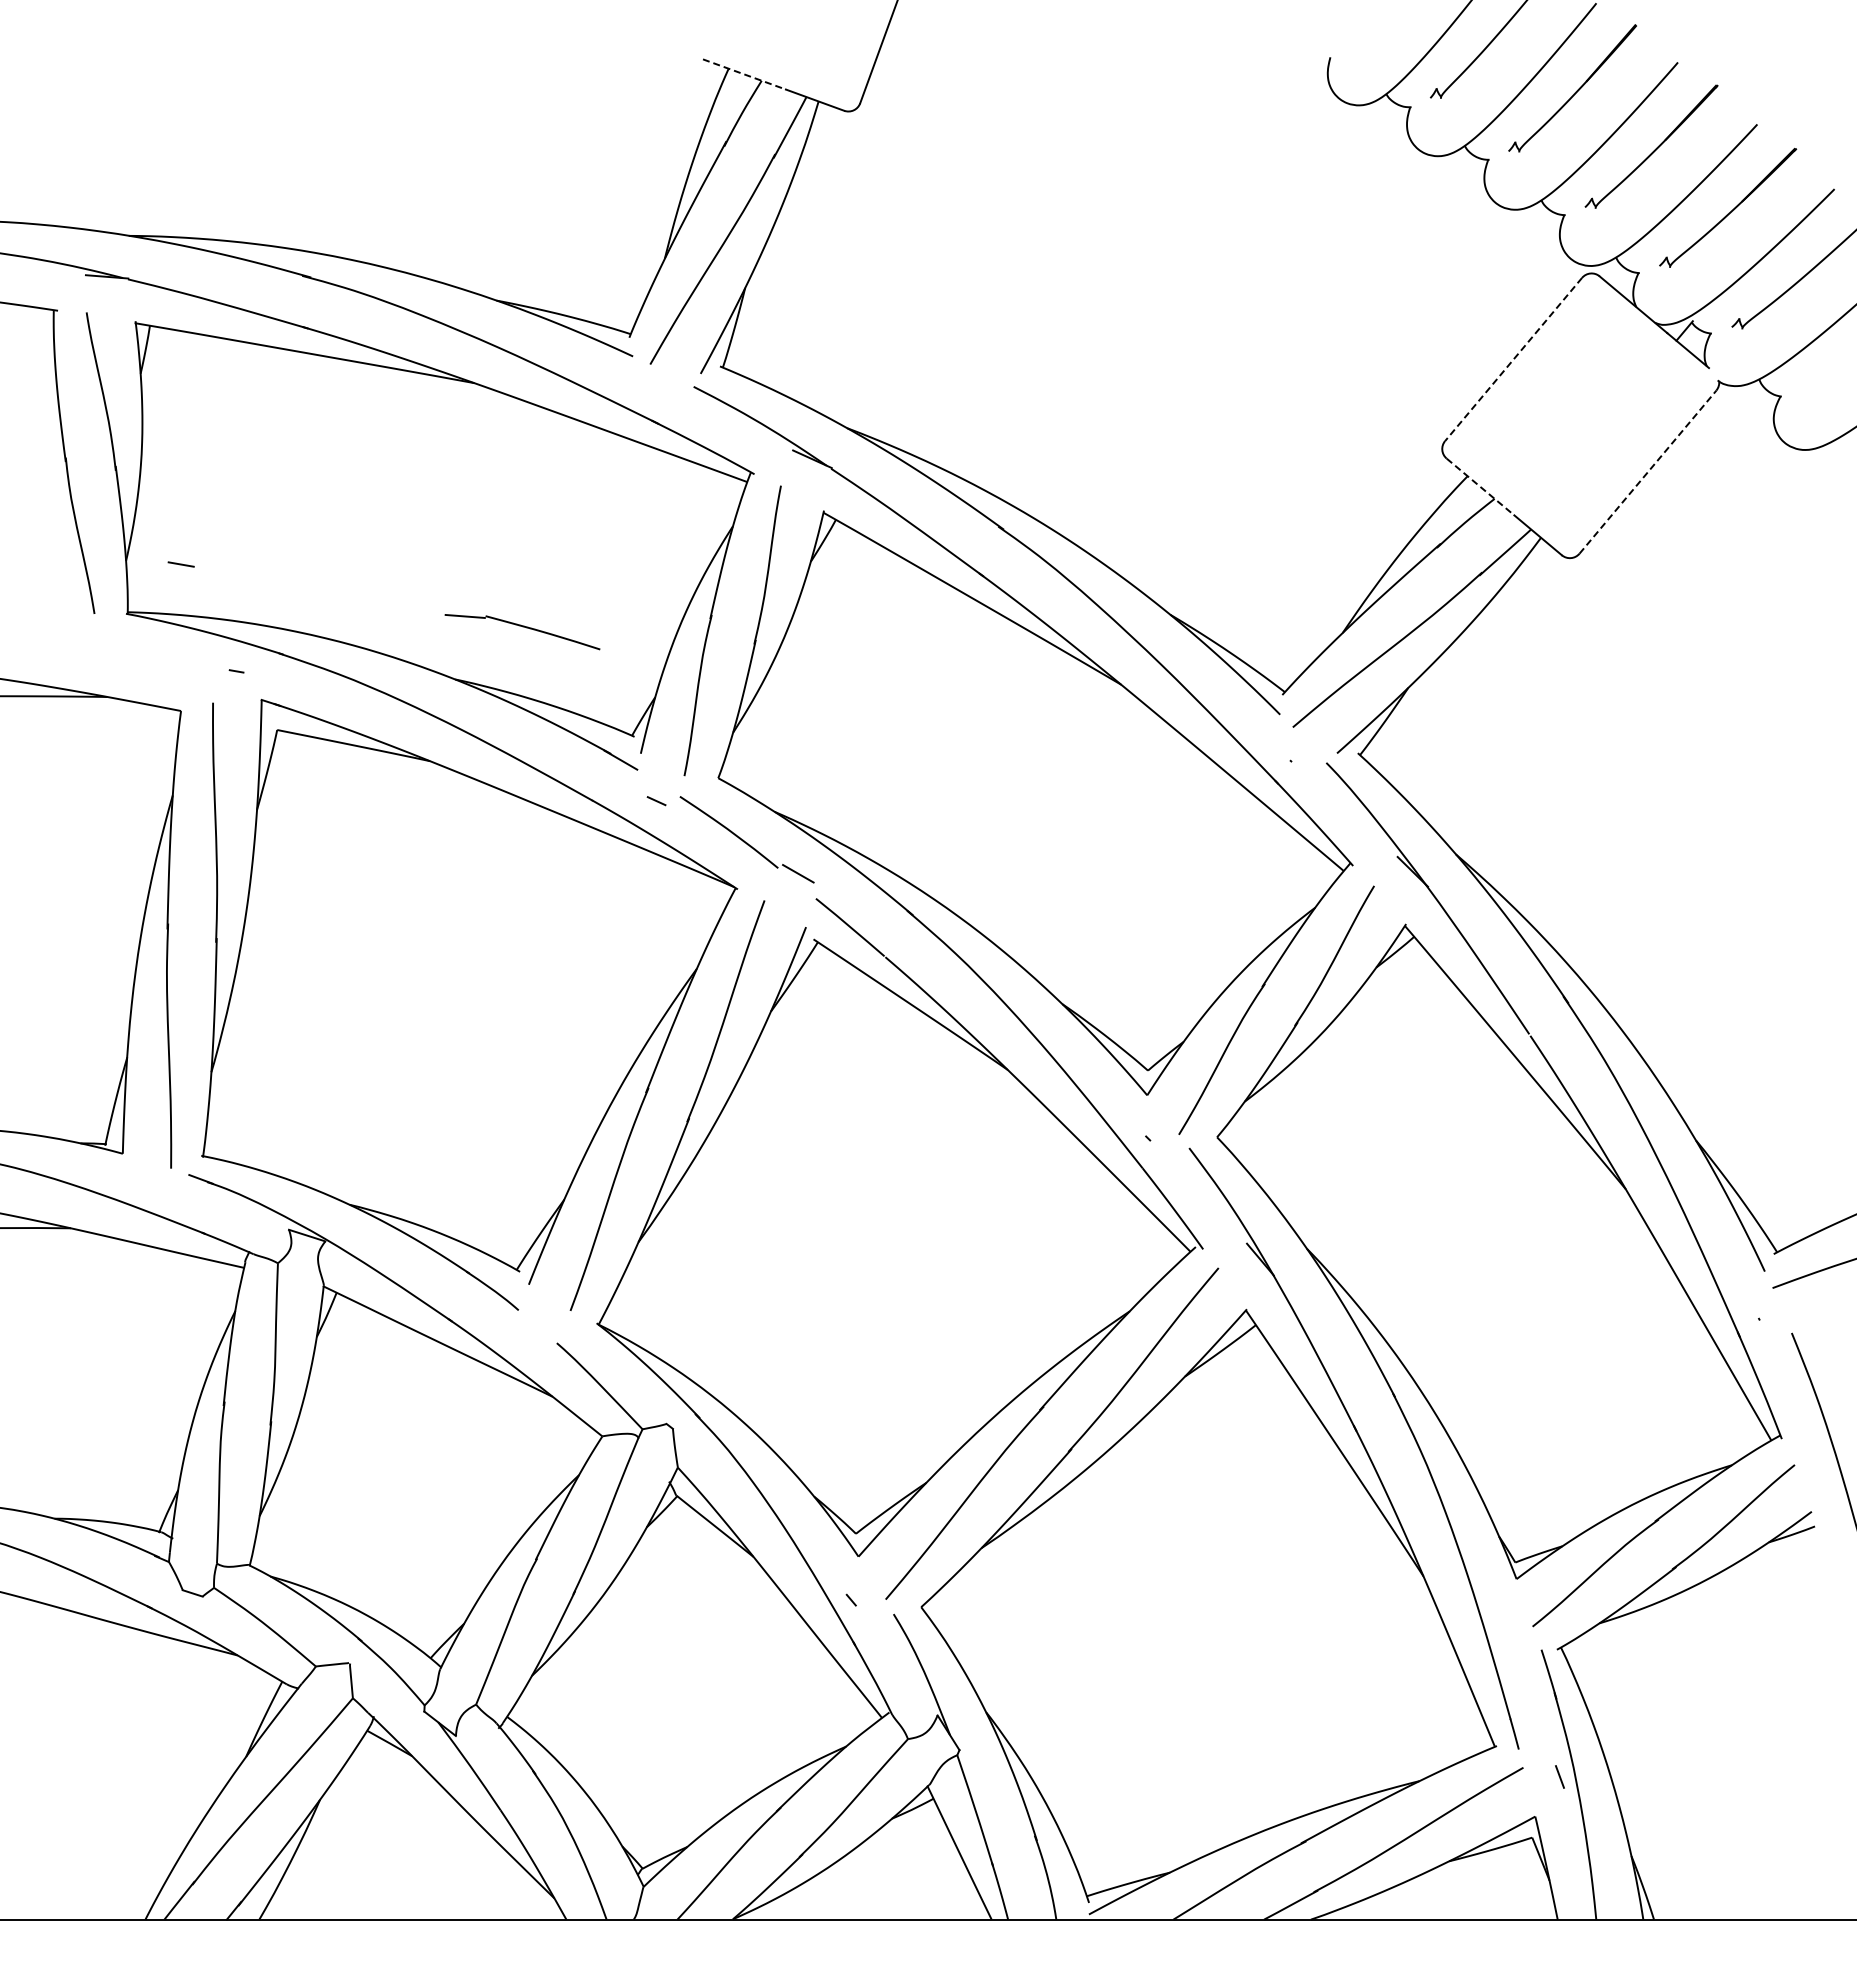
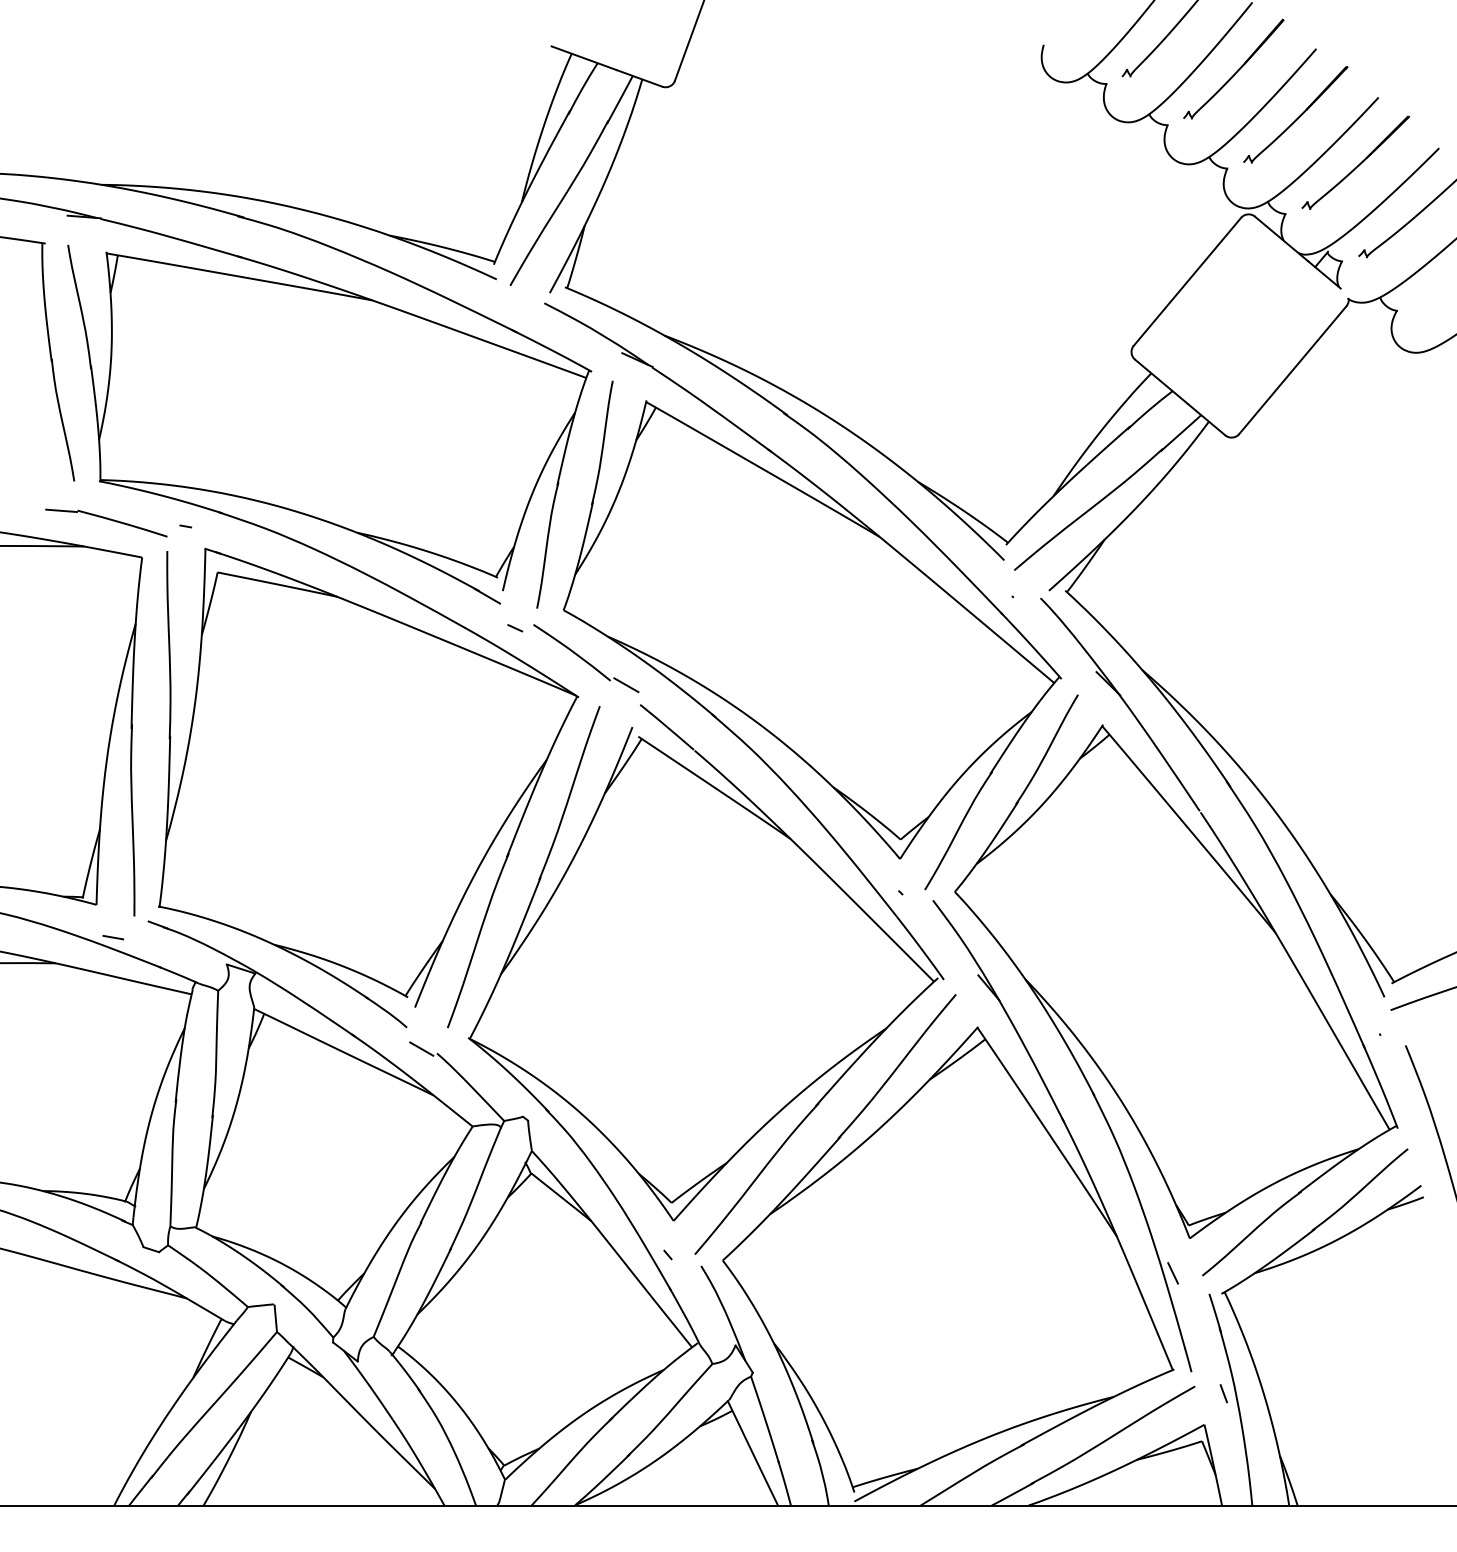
line: (744, 74) -> (584, 58), dashed -> solid
line: (1513, 359) -> (1187, 281), dashed -> solid
line: (1648, 471) -> (1293, 369), dashed -> solid
line: (1480, 487) -> (1161, 382), dashed -> solid
line: (180, 564) -> (112, 937), moved
part: (522, 632) -> (106, 523), moved
line: (537, 1337) -> (421, 1048), added
line: (1495, 1623) -> (1173, 1273), added

